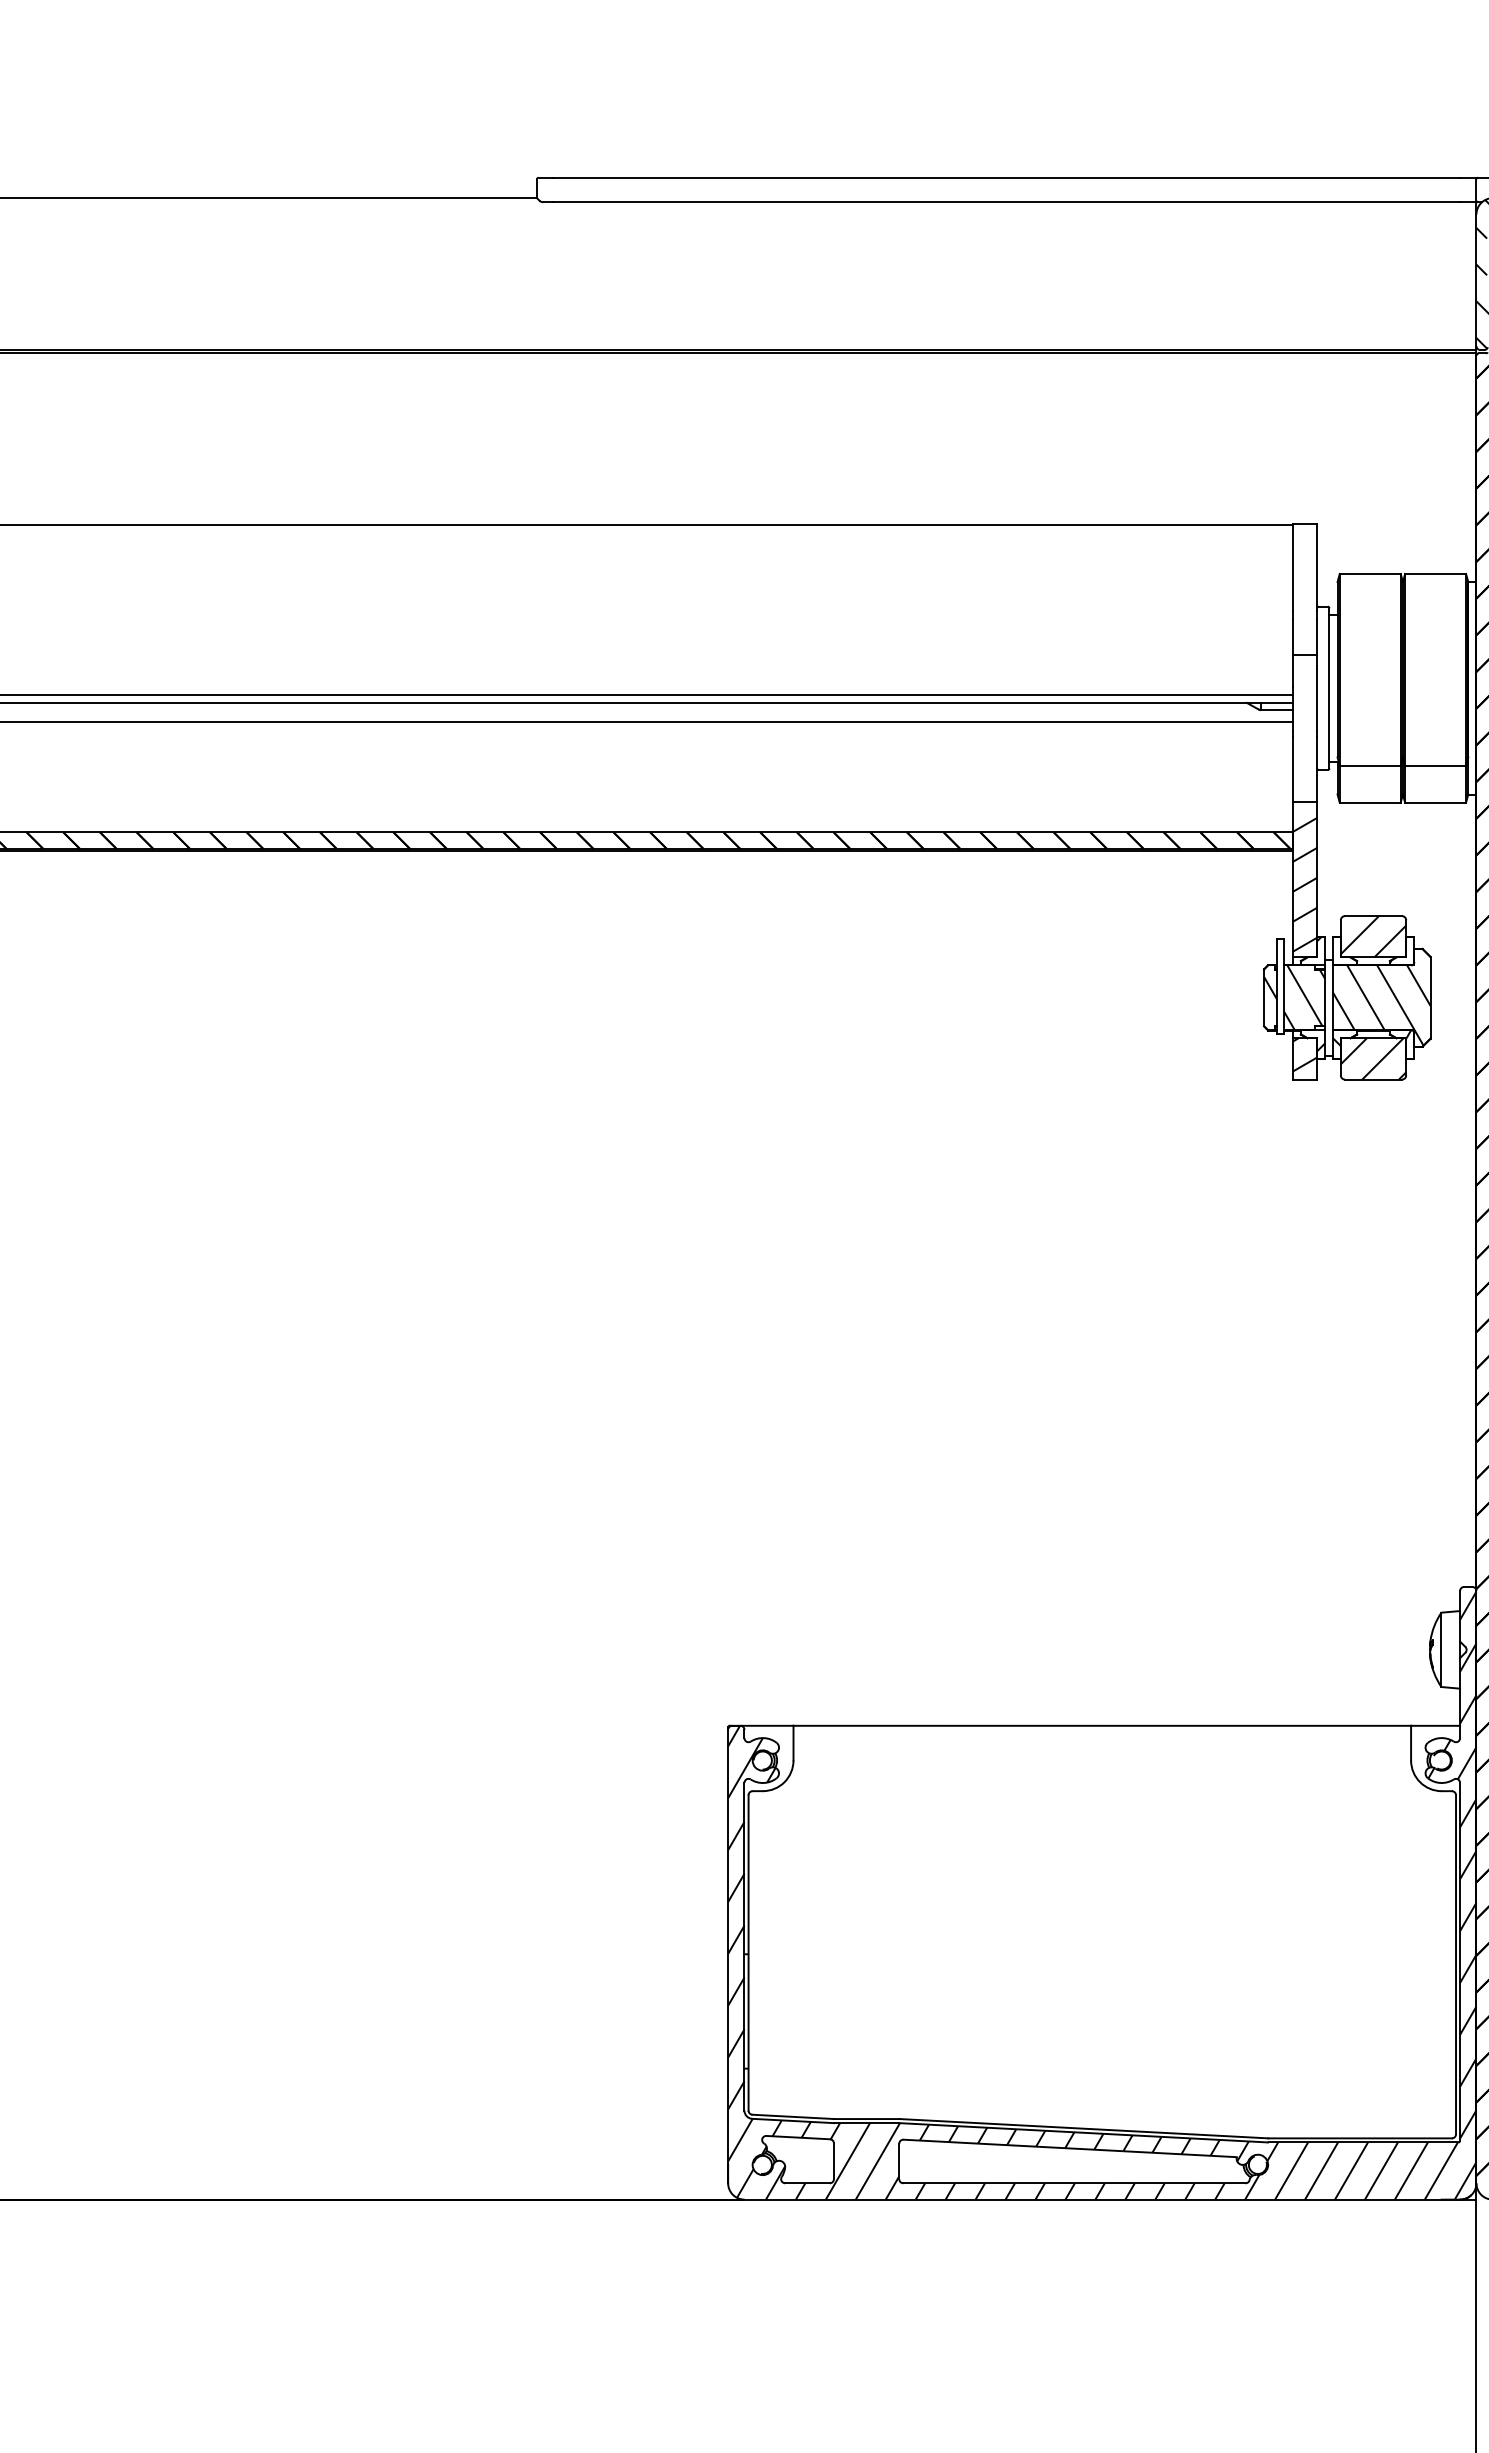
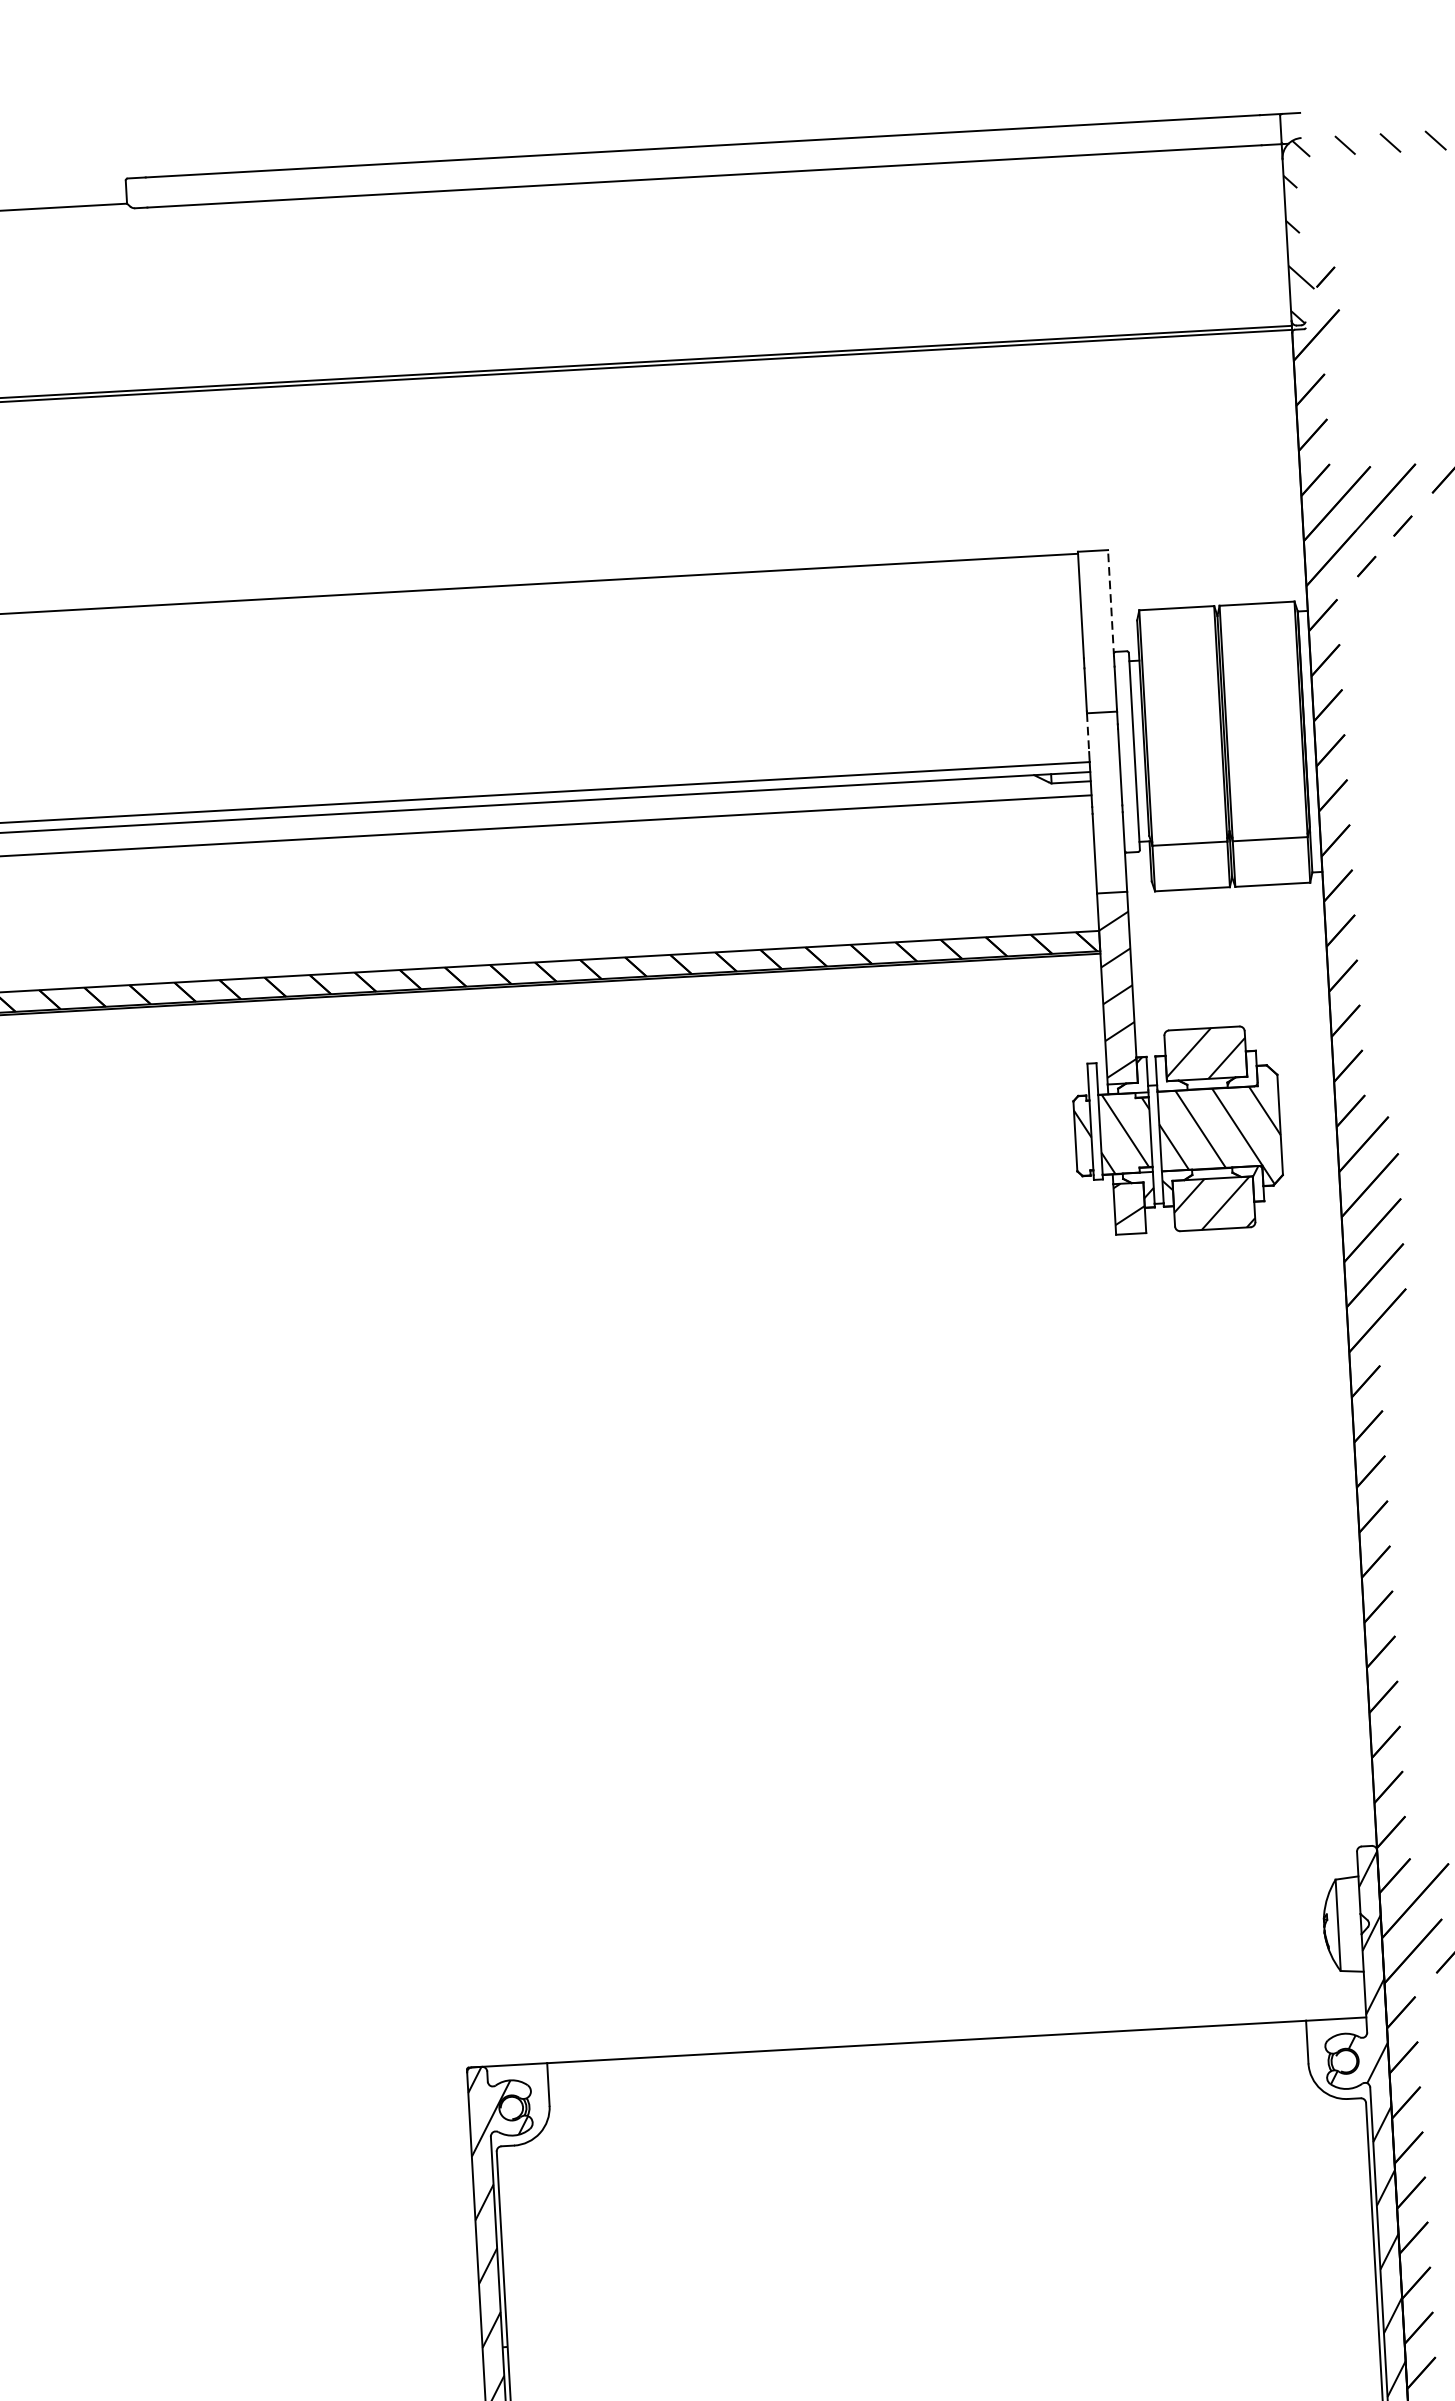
line: (1317, 566) -> (1111, 602), solid -> dashed
line: (1292, 670) -> (1087, 732), solid -> dashed

